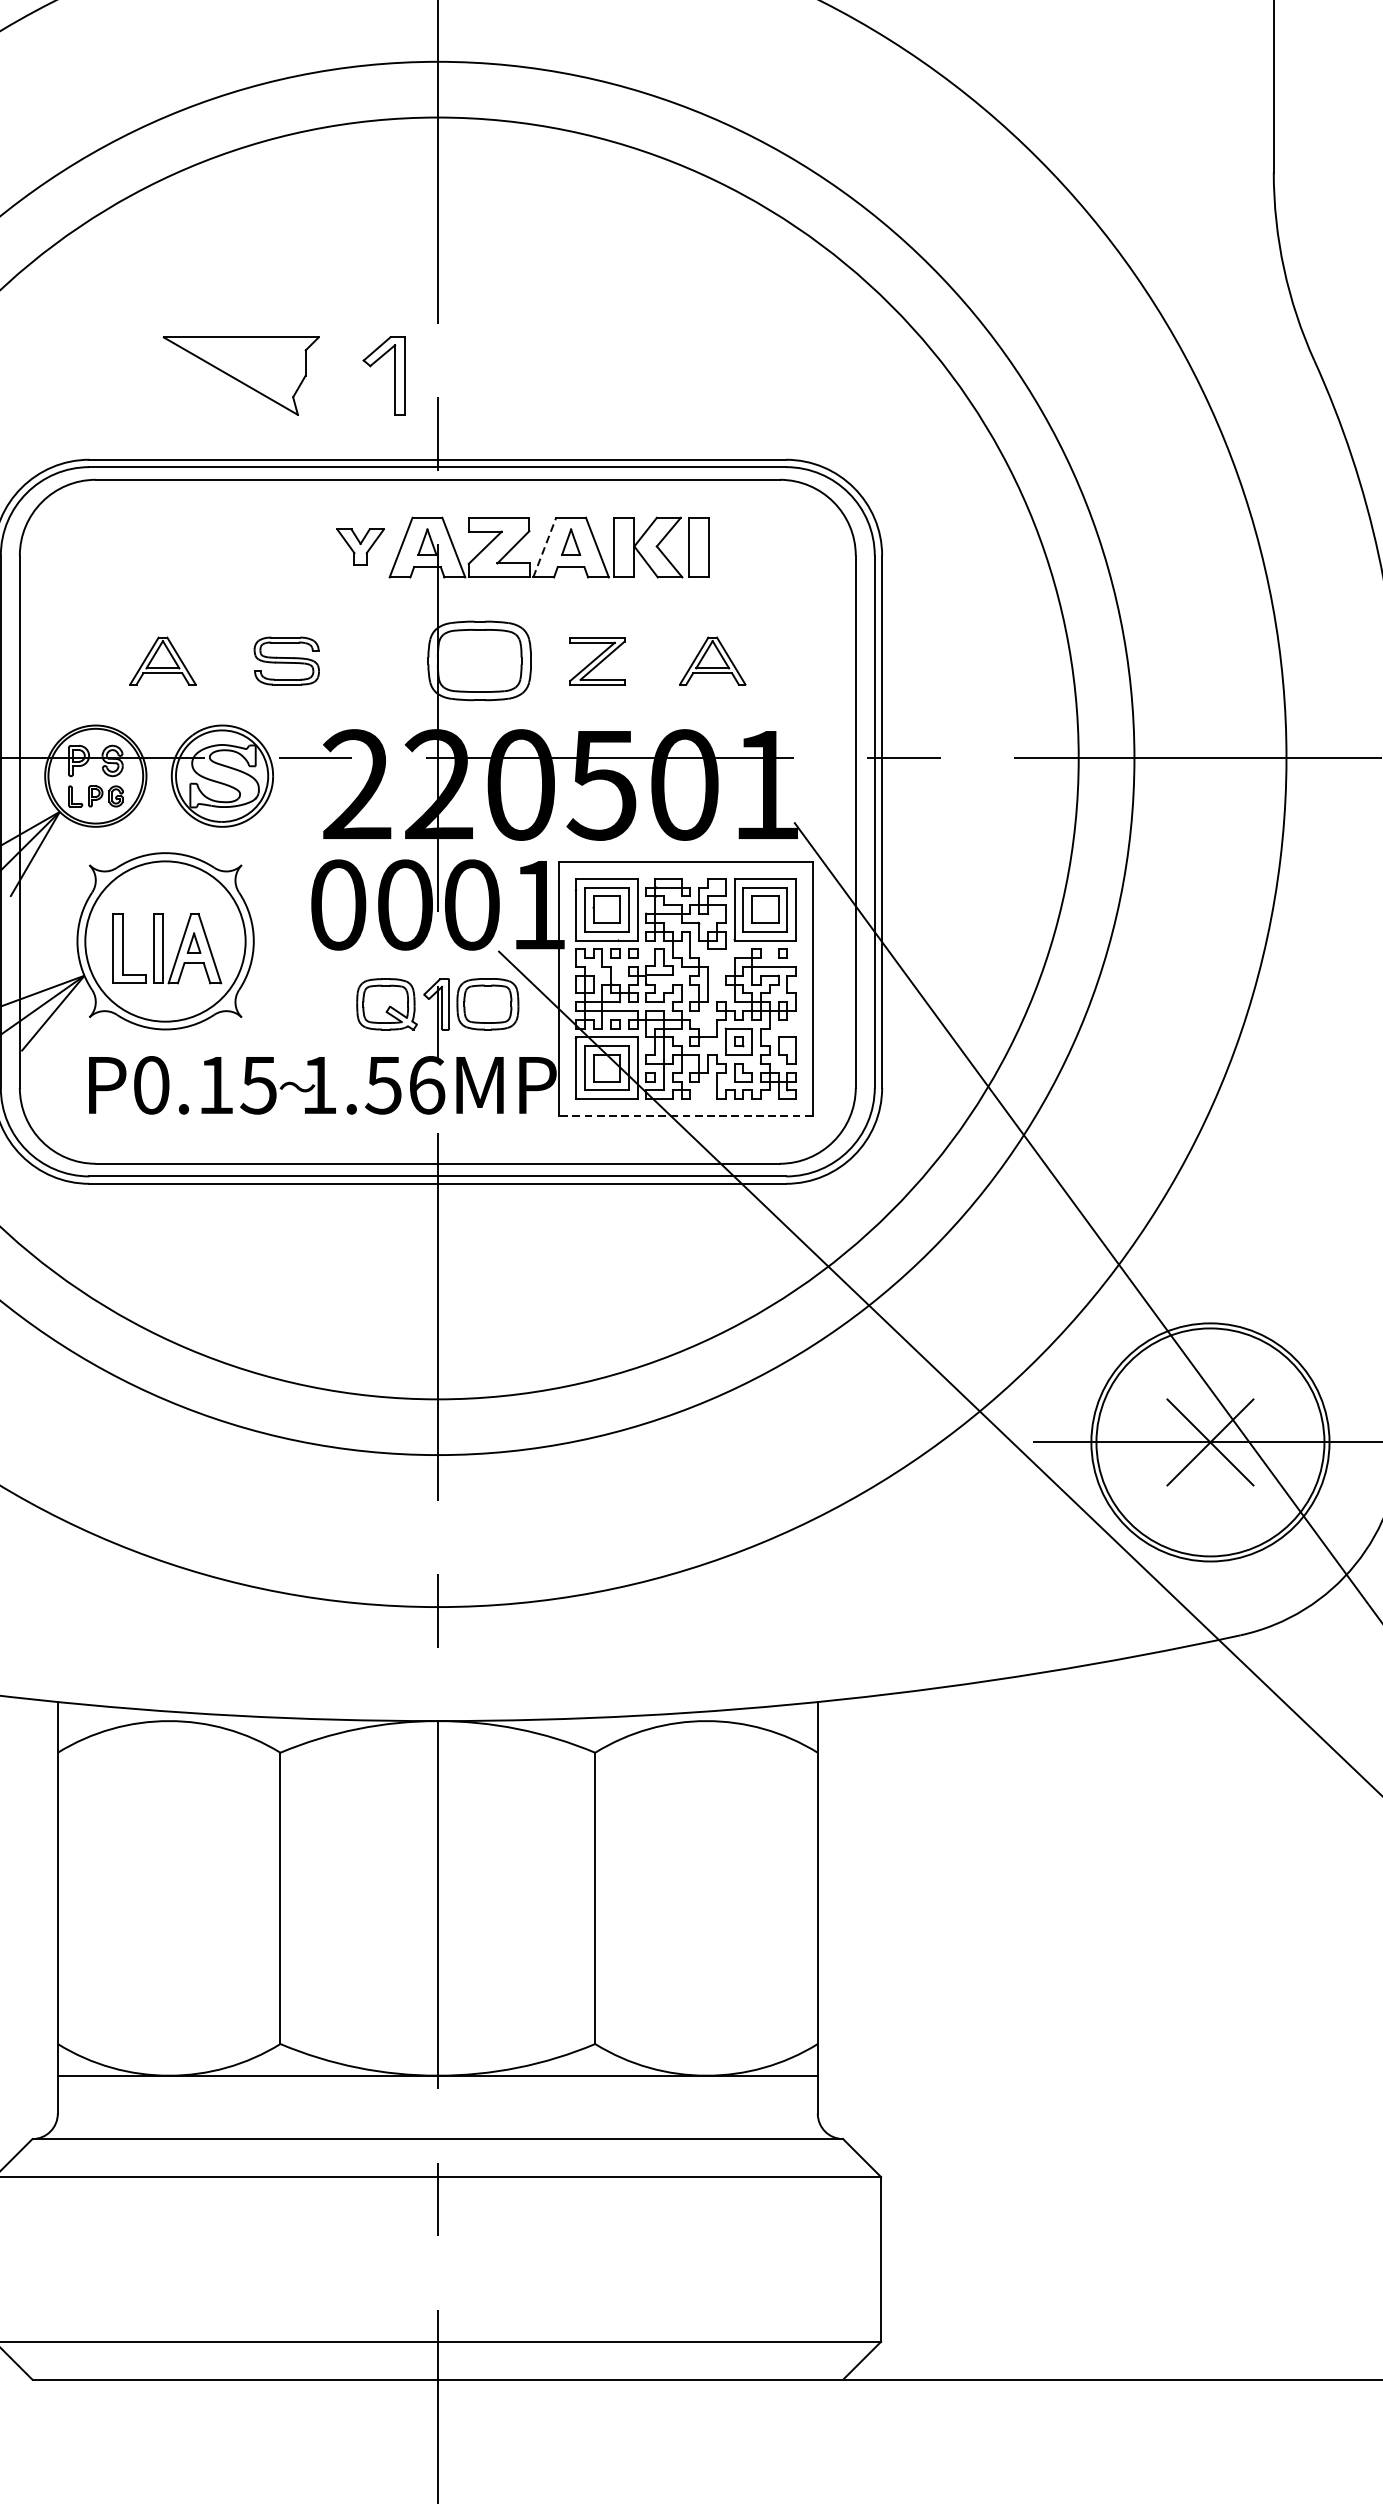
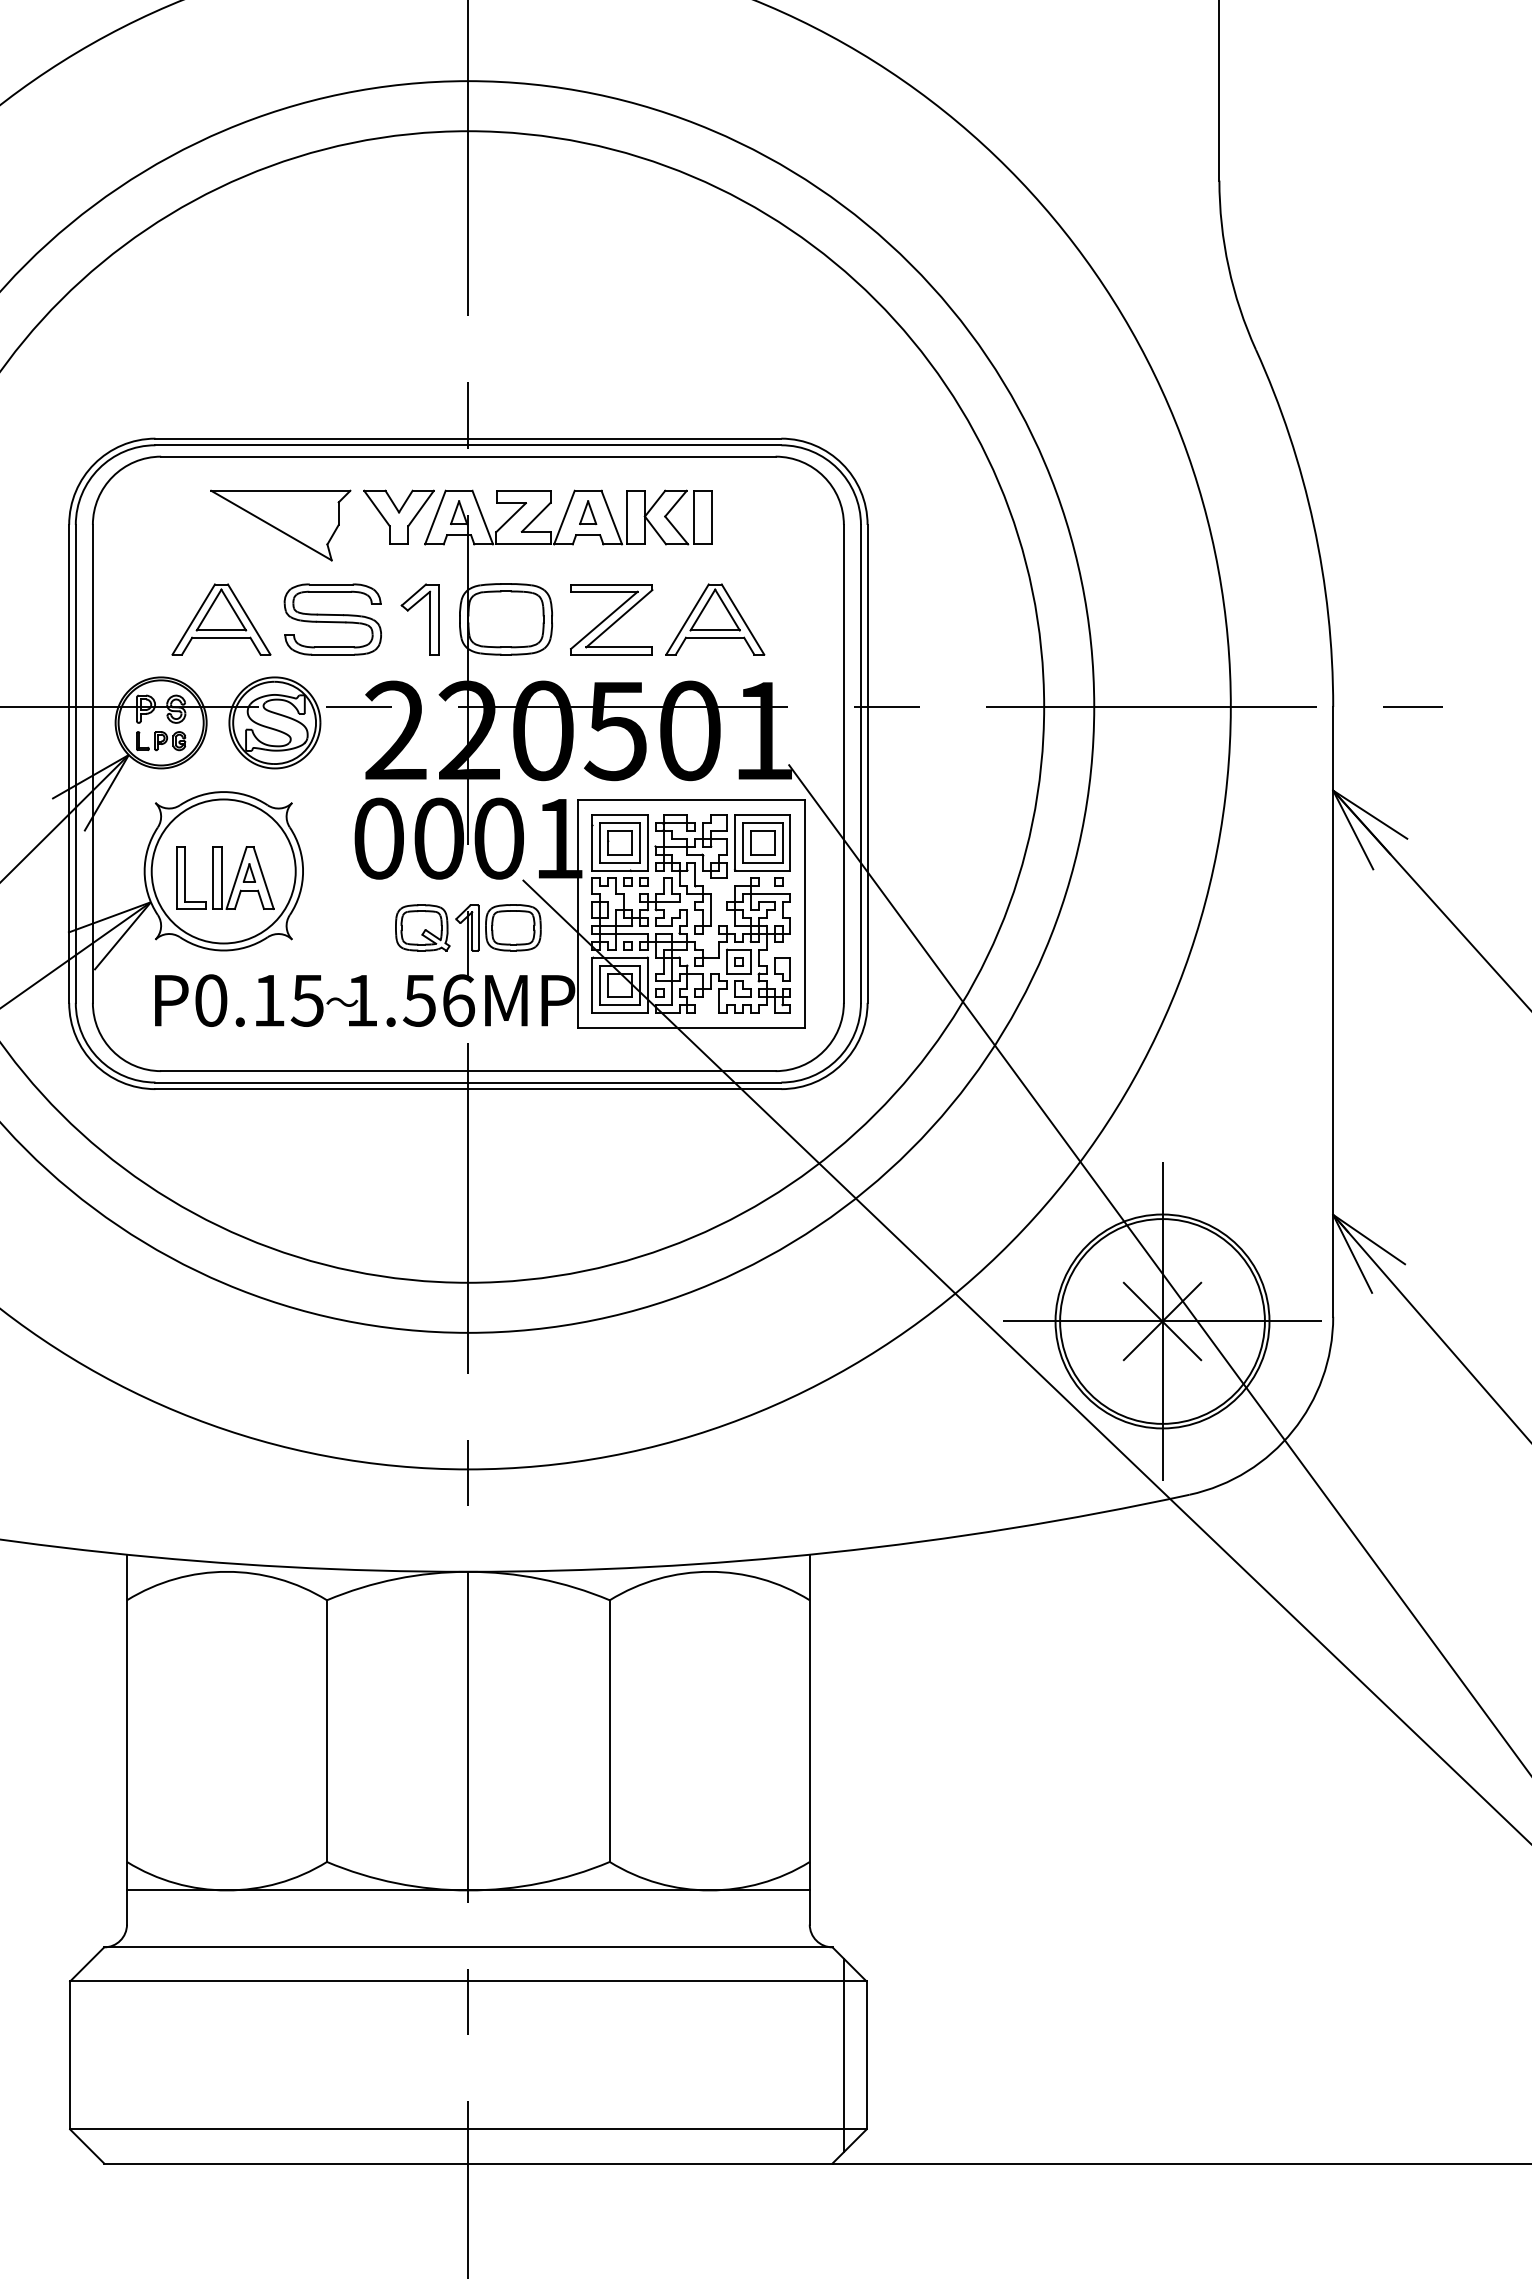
part: (240, 376) -> (280, 525), moved
part: (394, 376) -> (429, 619), moved
part: (360, 546) -> (398, 516), size x1.67
line: (544, 547) -> (564, 517), dashed -> solid
part: (163, 661) -> (221, 619), size x1.67
part: (286, 661) -> (332, 619), size x1.67
part: (597, 661) -> (611, 619), size x1.67
part: (712, 661) -> (715, 619), size x1.67
line: (686, 1115) -> (691, 1027), dashed -> solid
line: (1210, 1442) -> (1162, 1321), added
line: (855, 2259) -> (843, 2055), added

